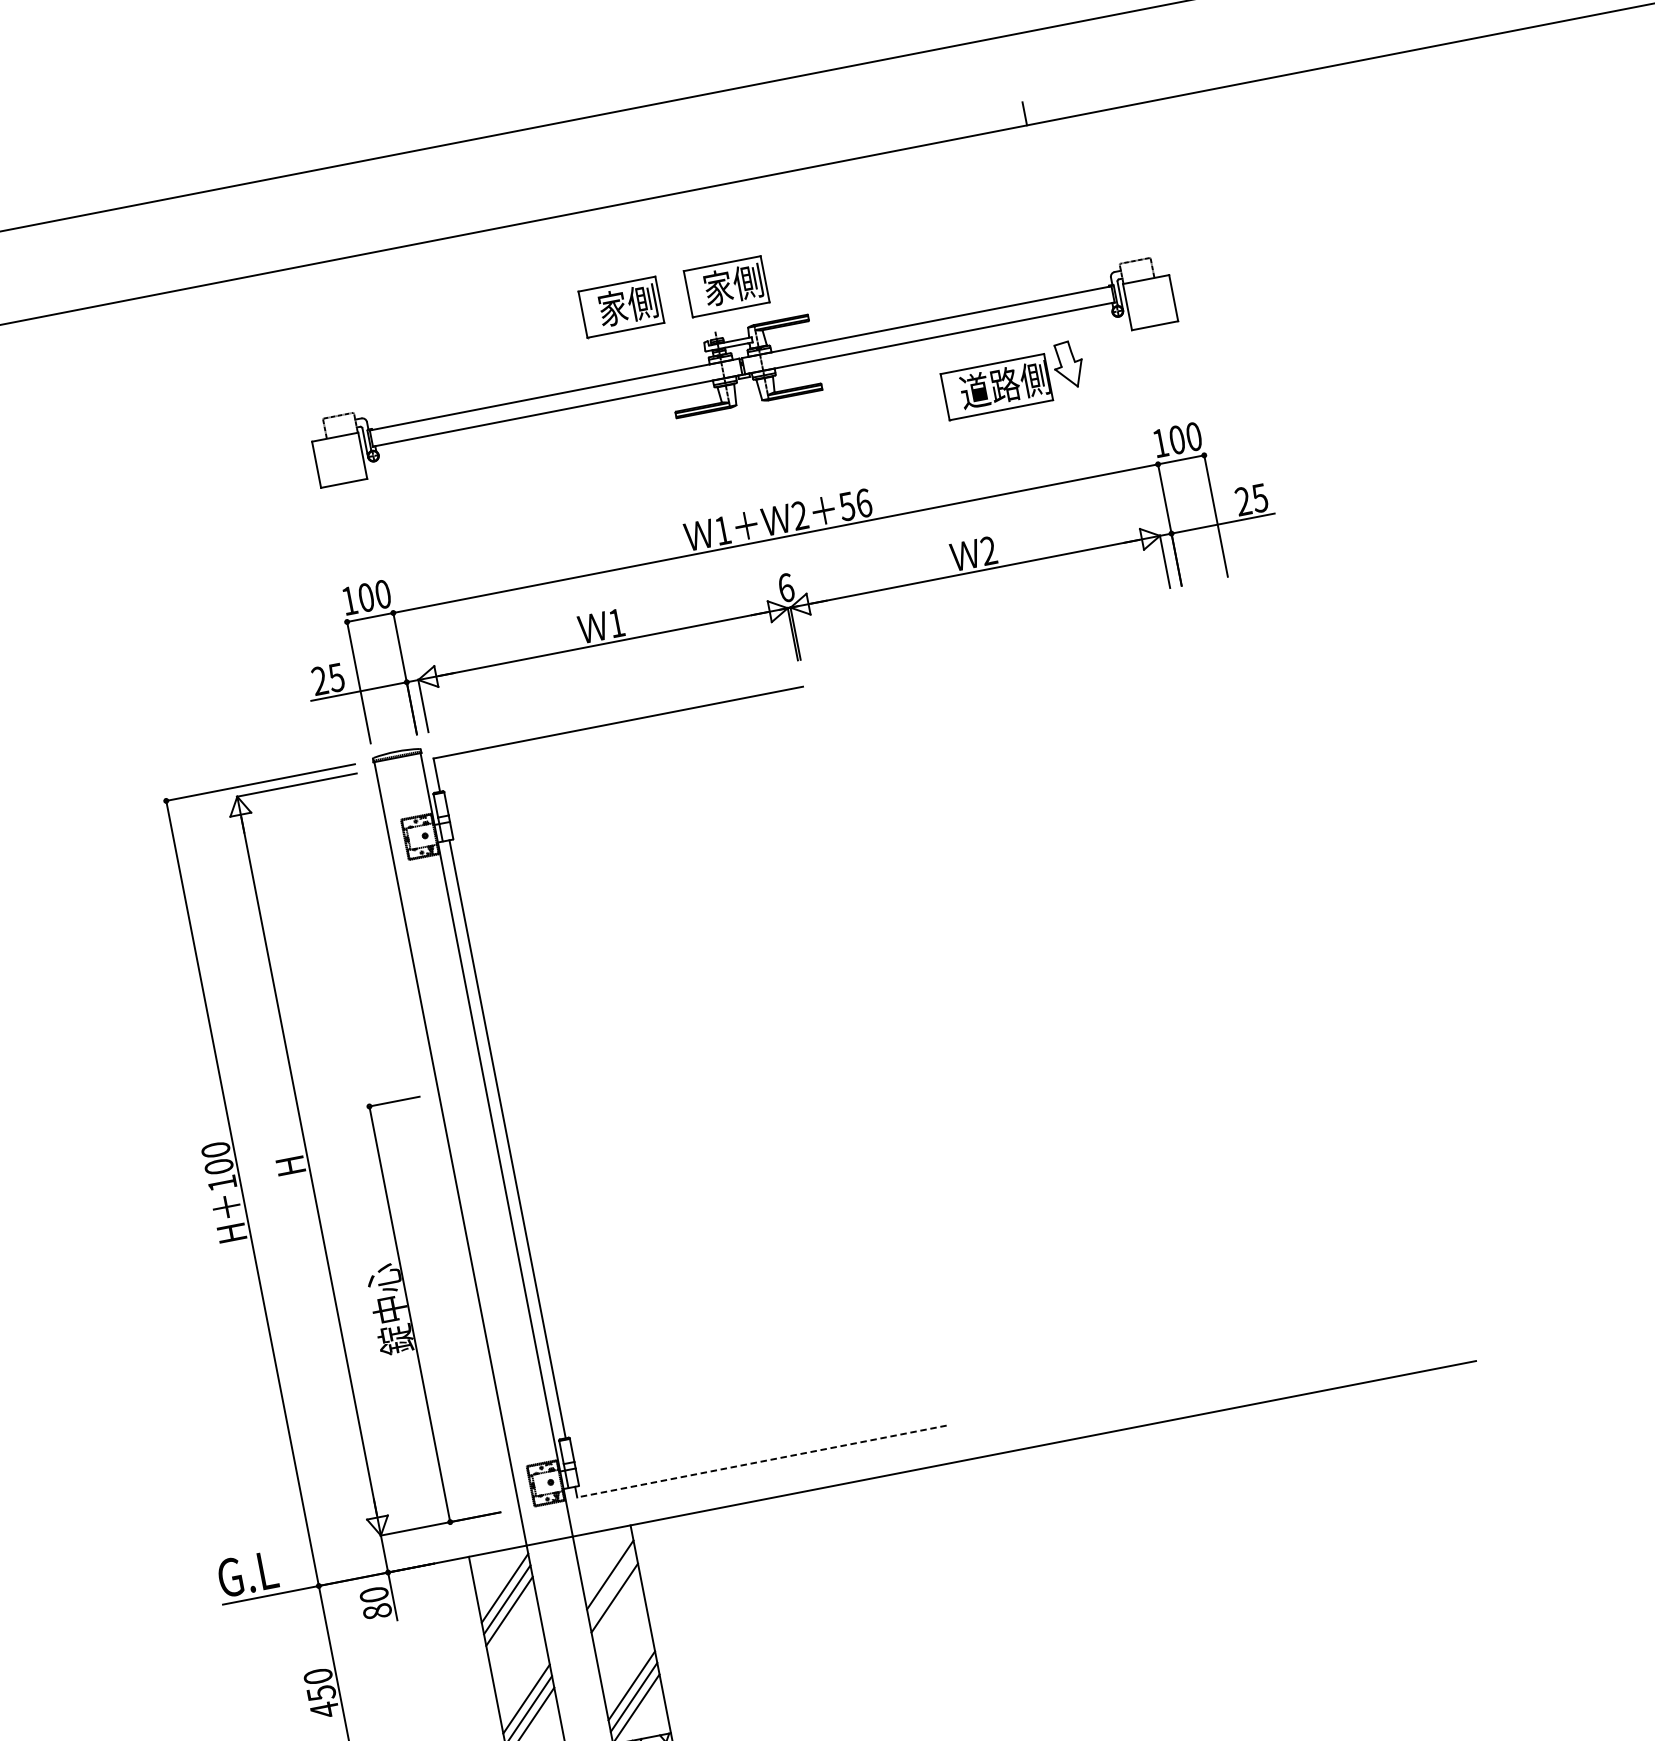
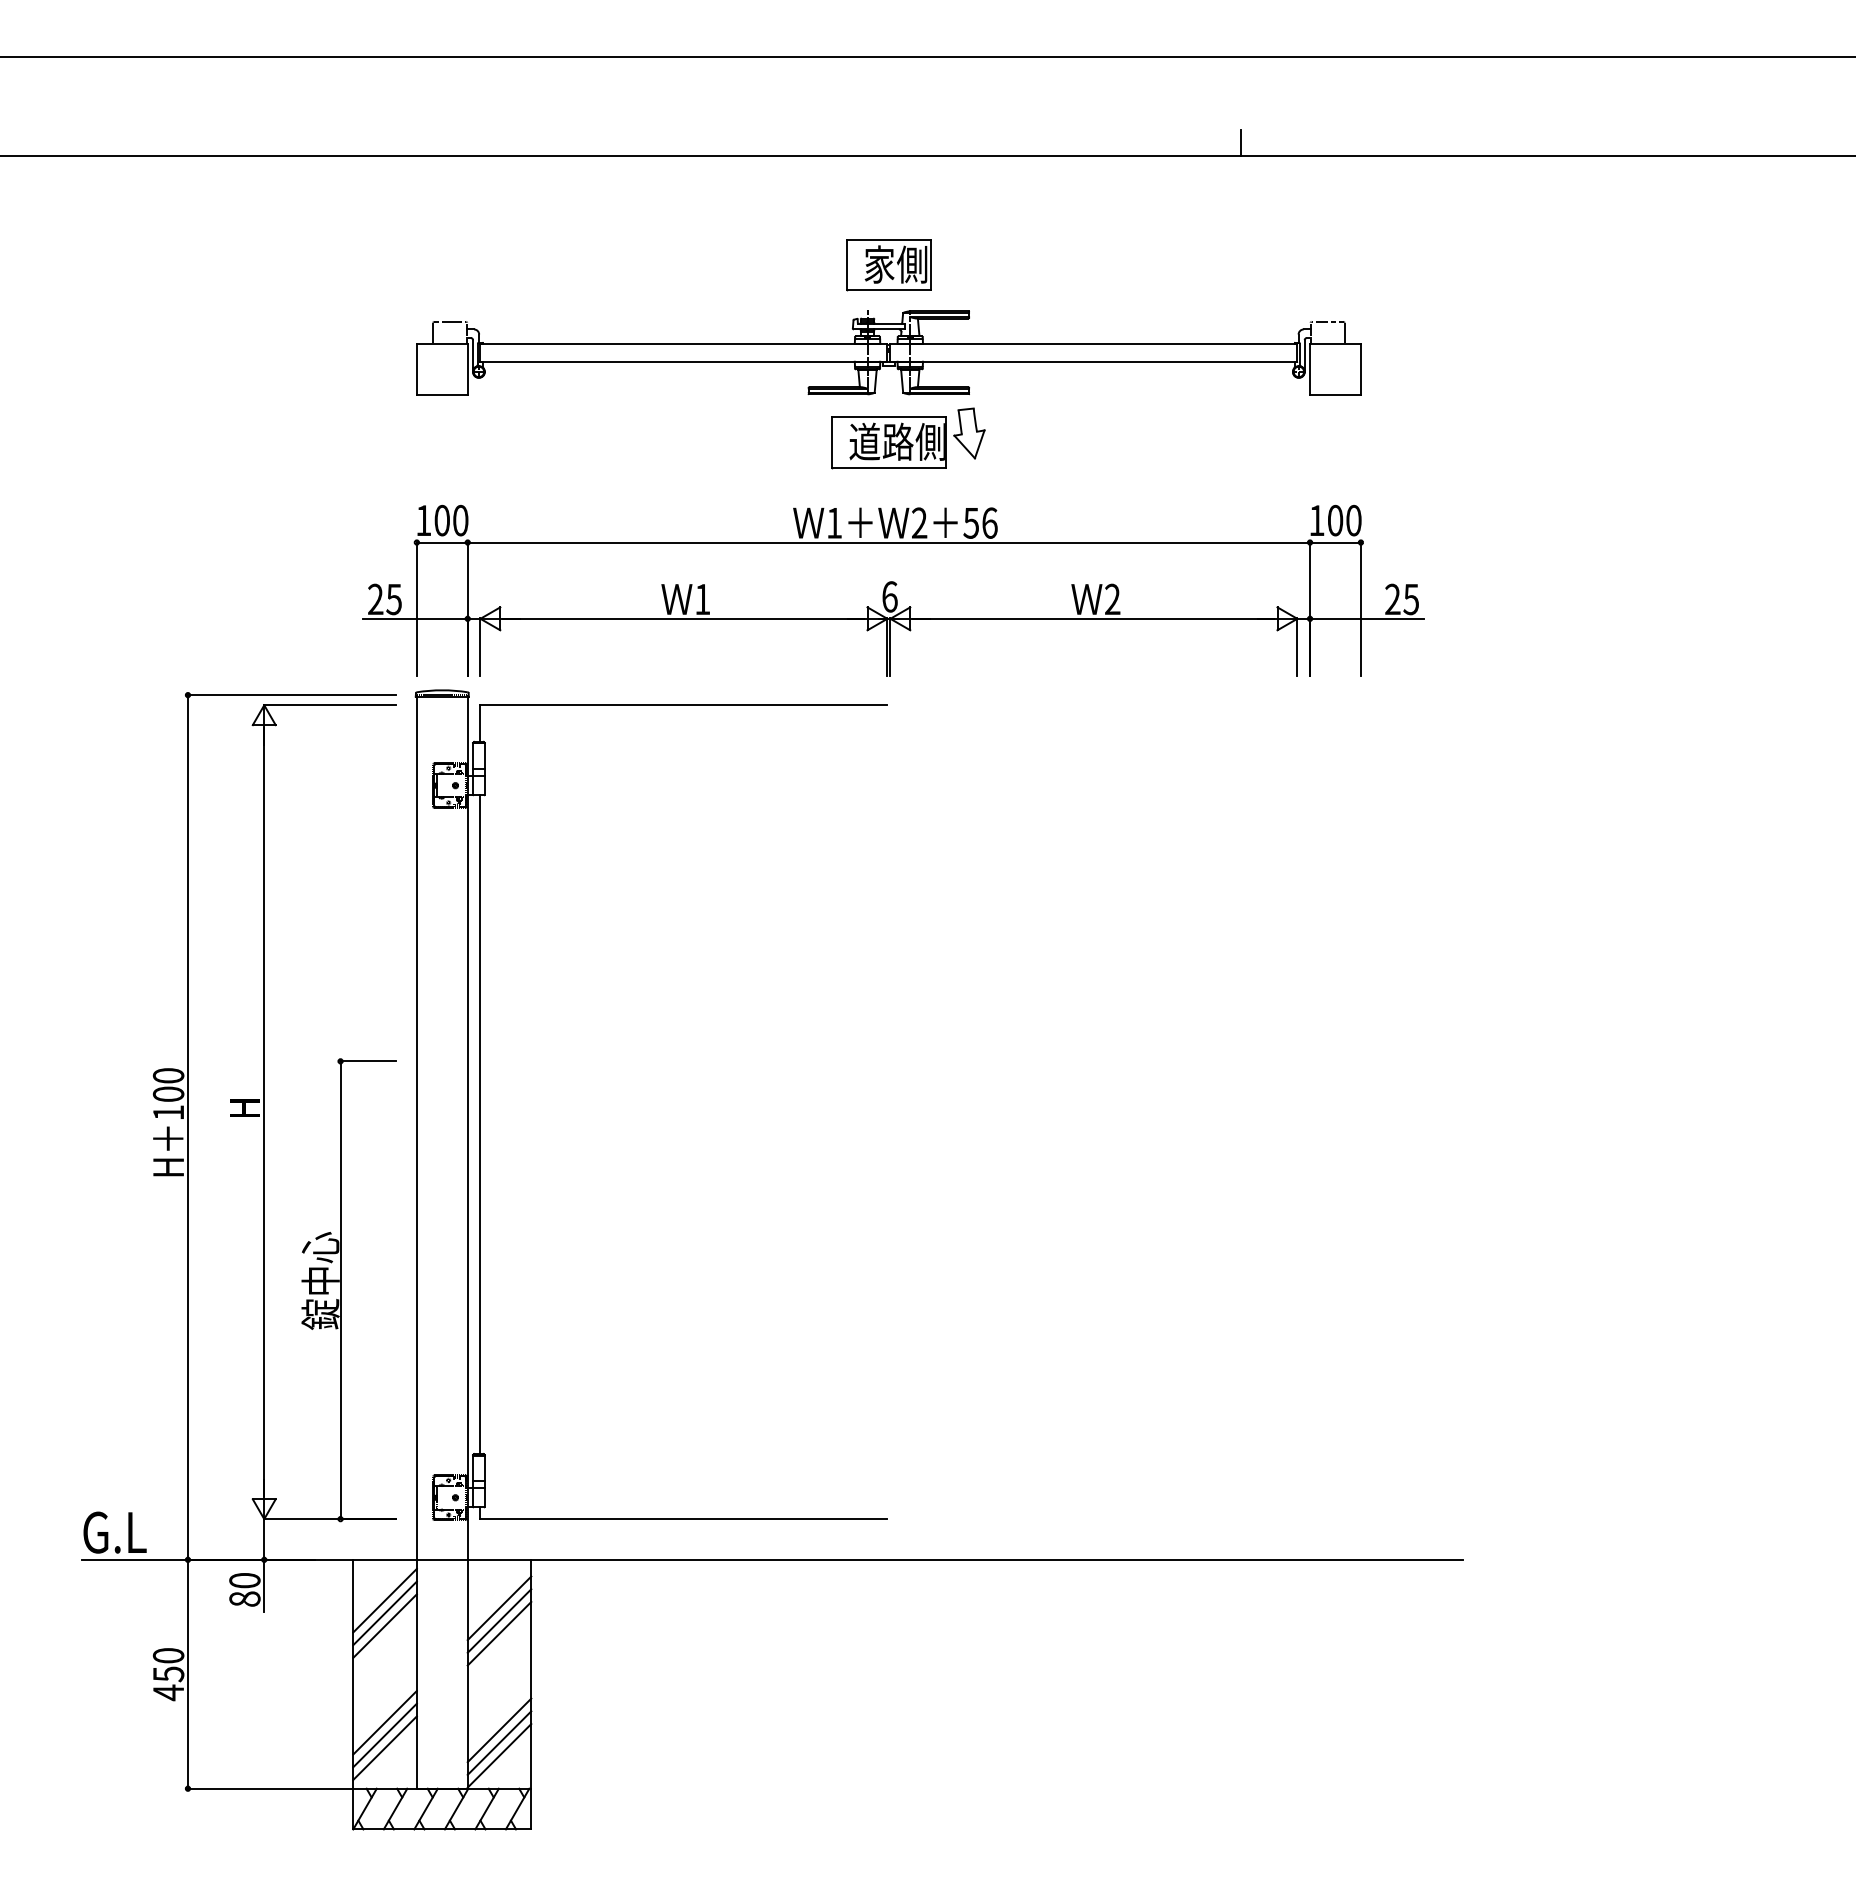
part: (621, 307) -> (772, 265), removed
part: (1014, 380) -> (908, 438), moved
line: (761, 1461) -> (683, 1519), dashed -> solid
line: (612, 1586) -> (499, 1620), added

